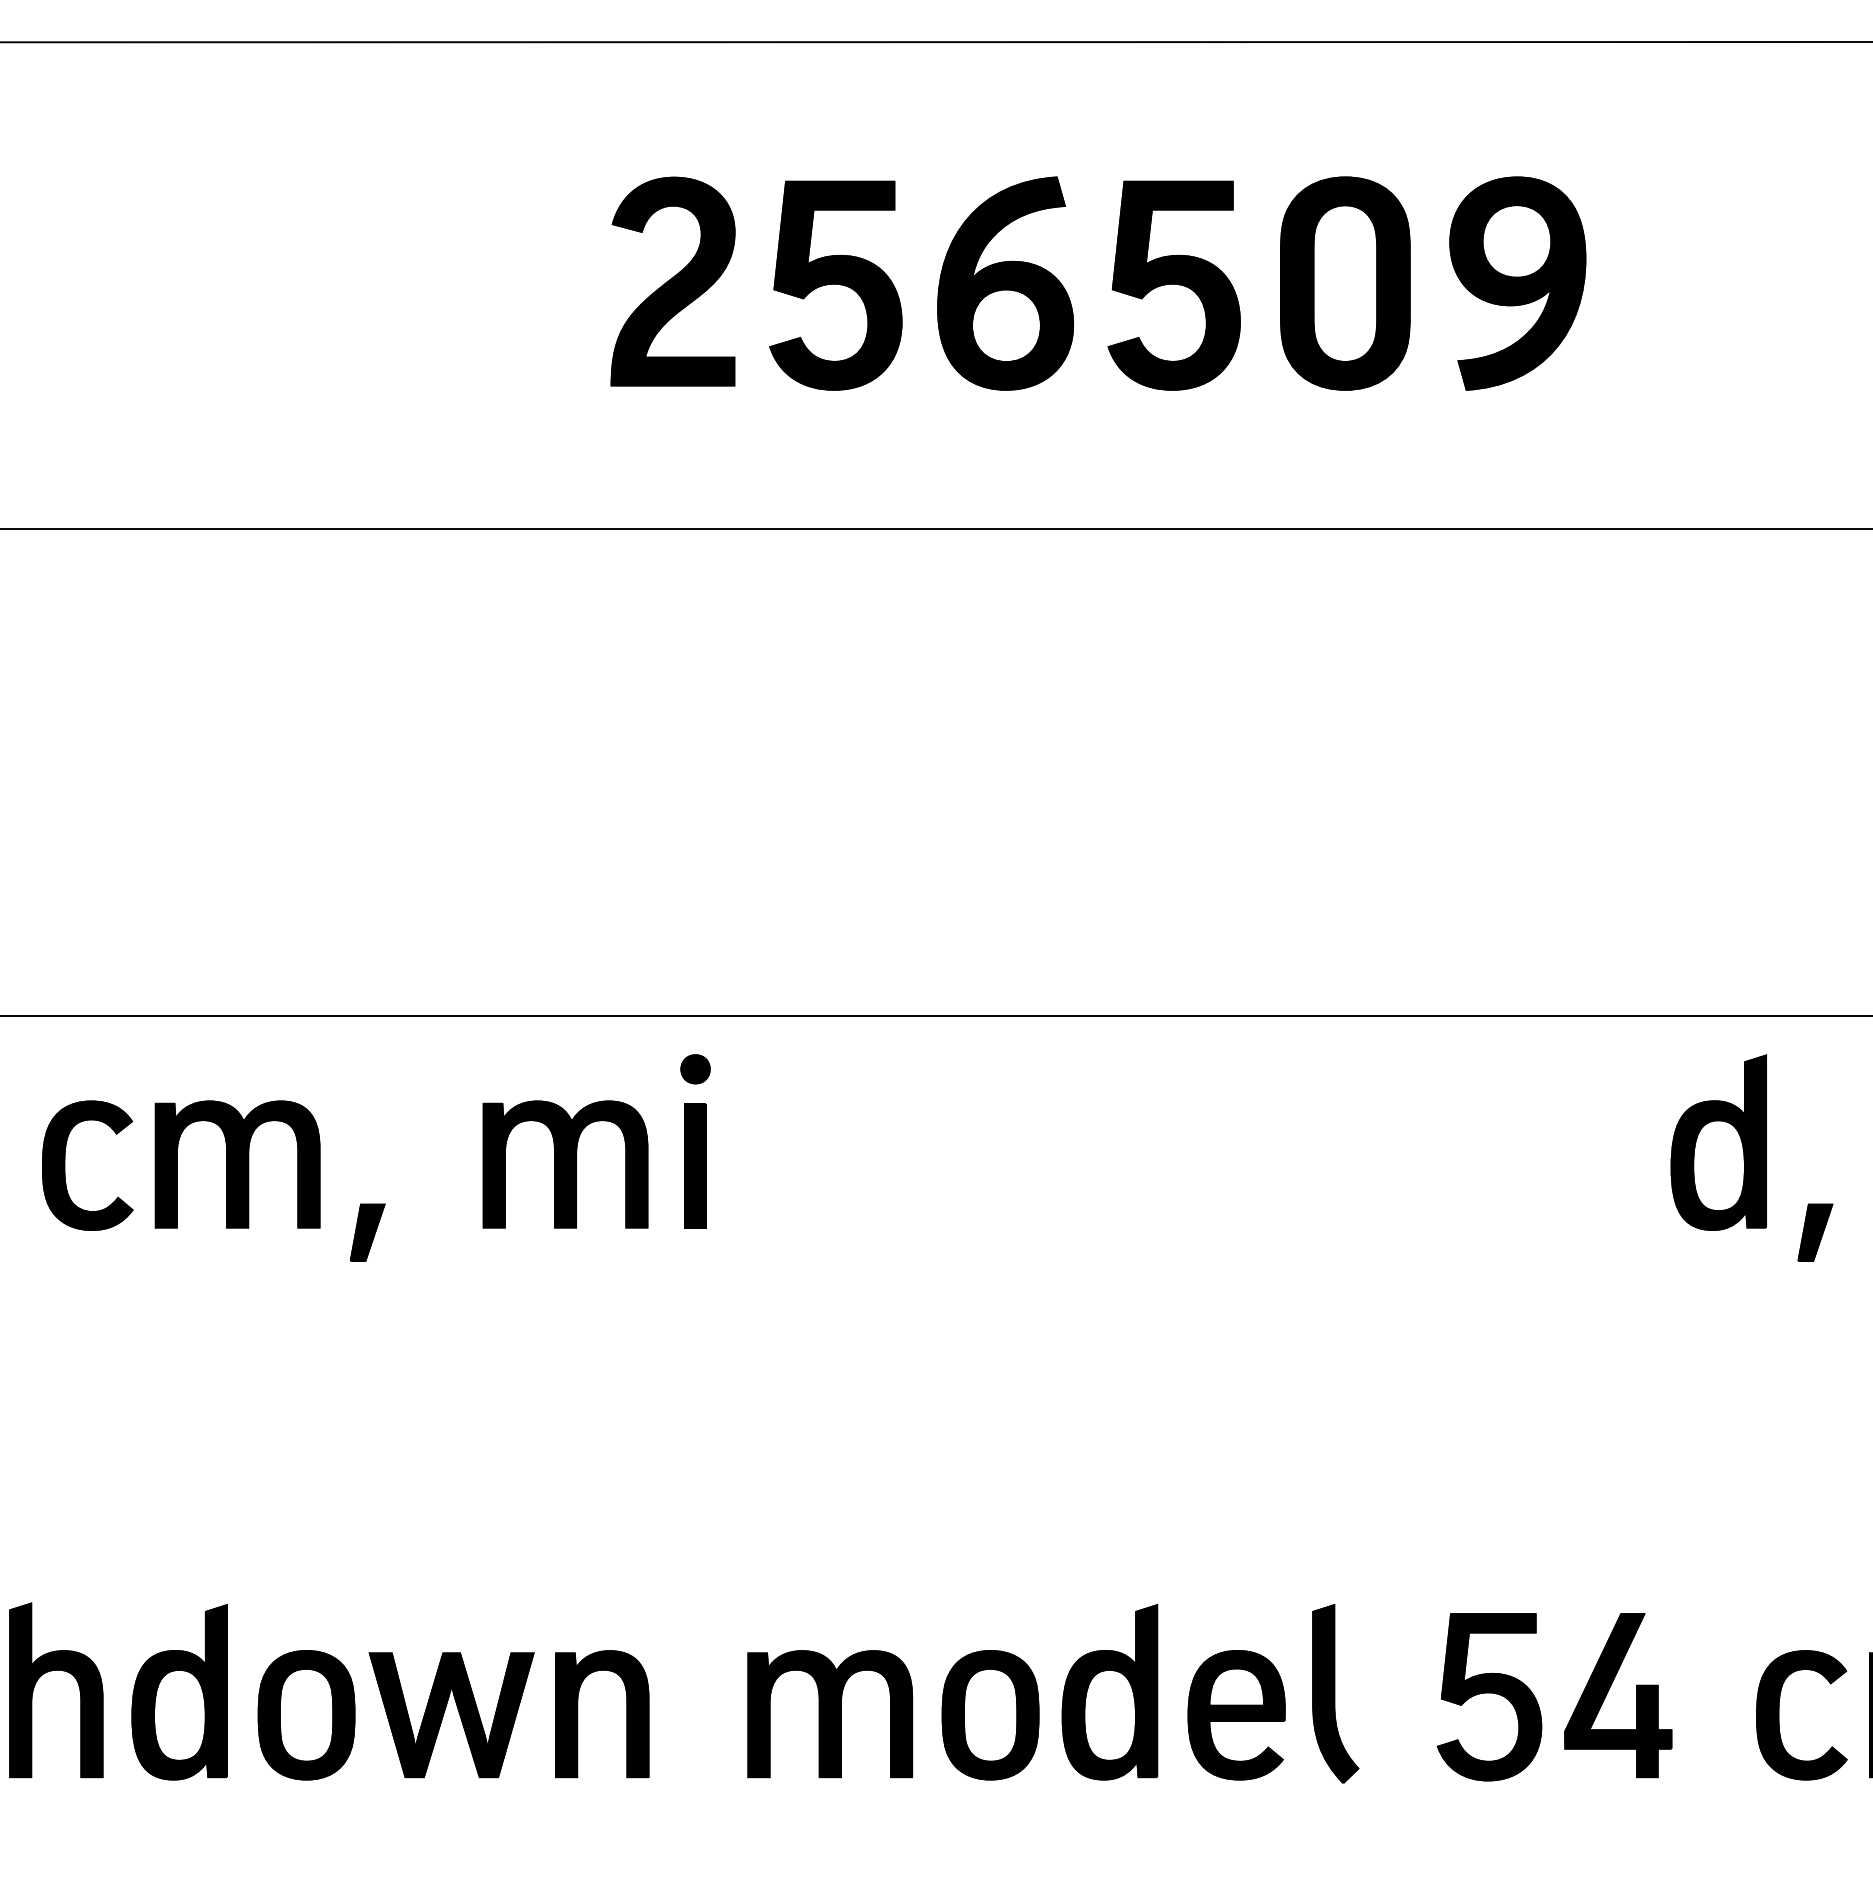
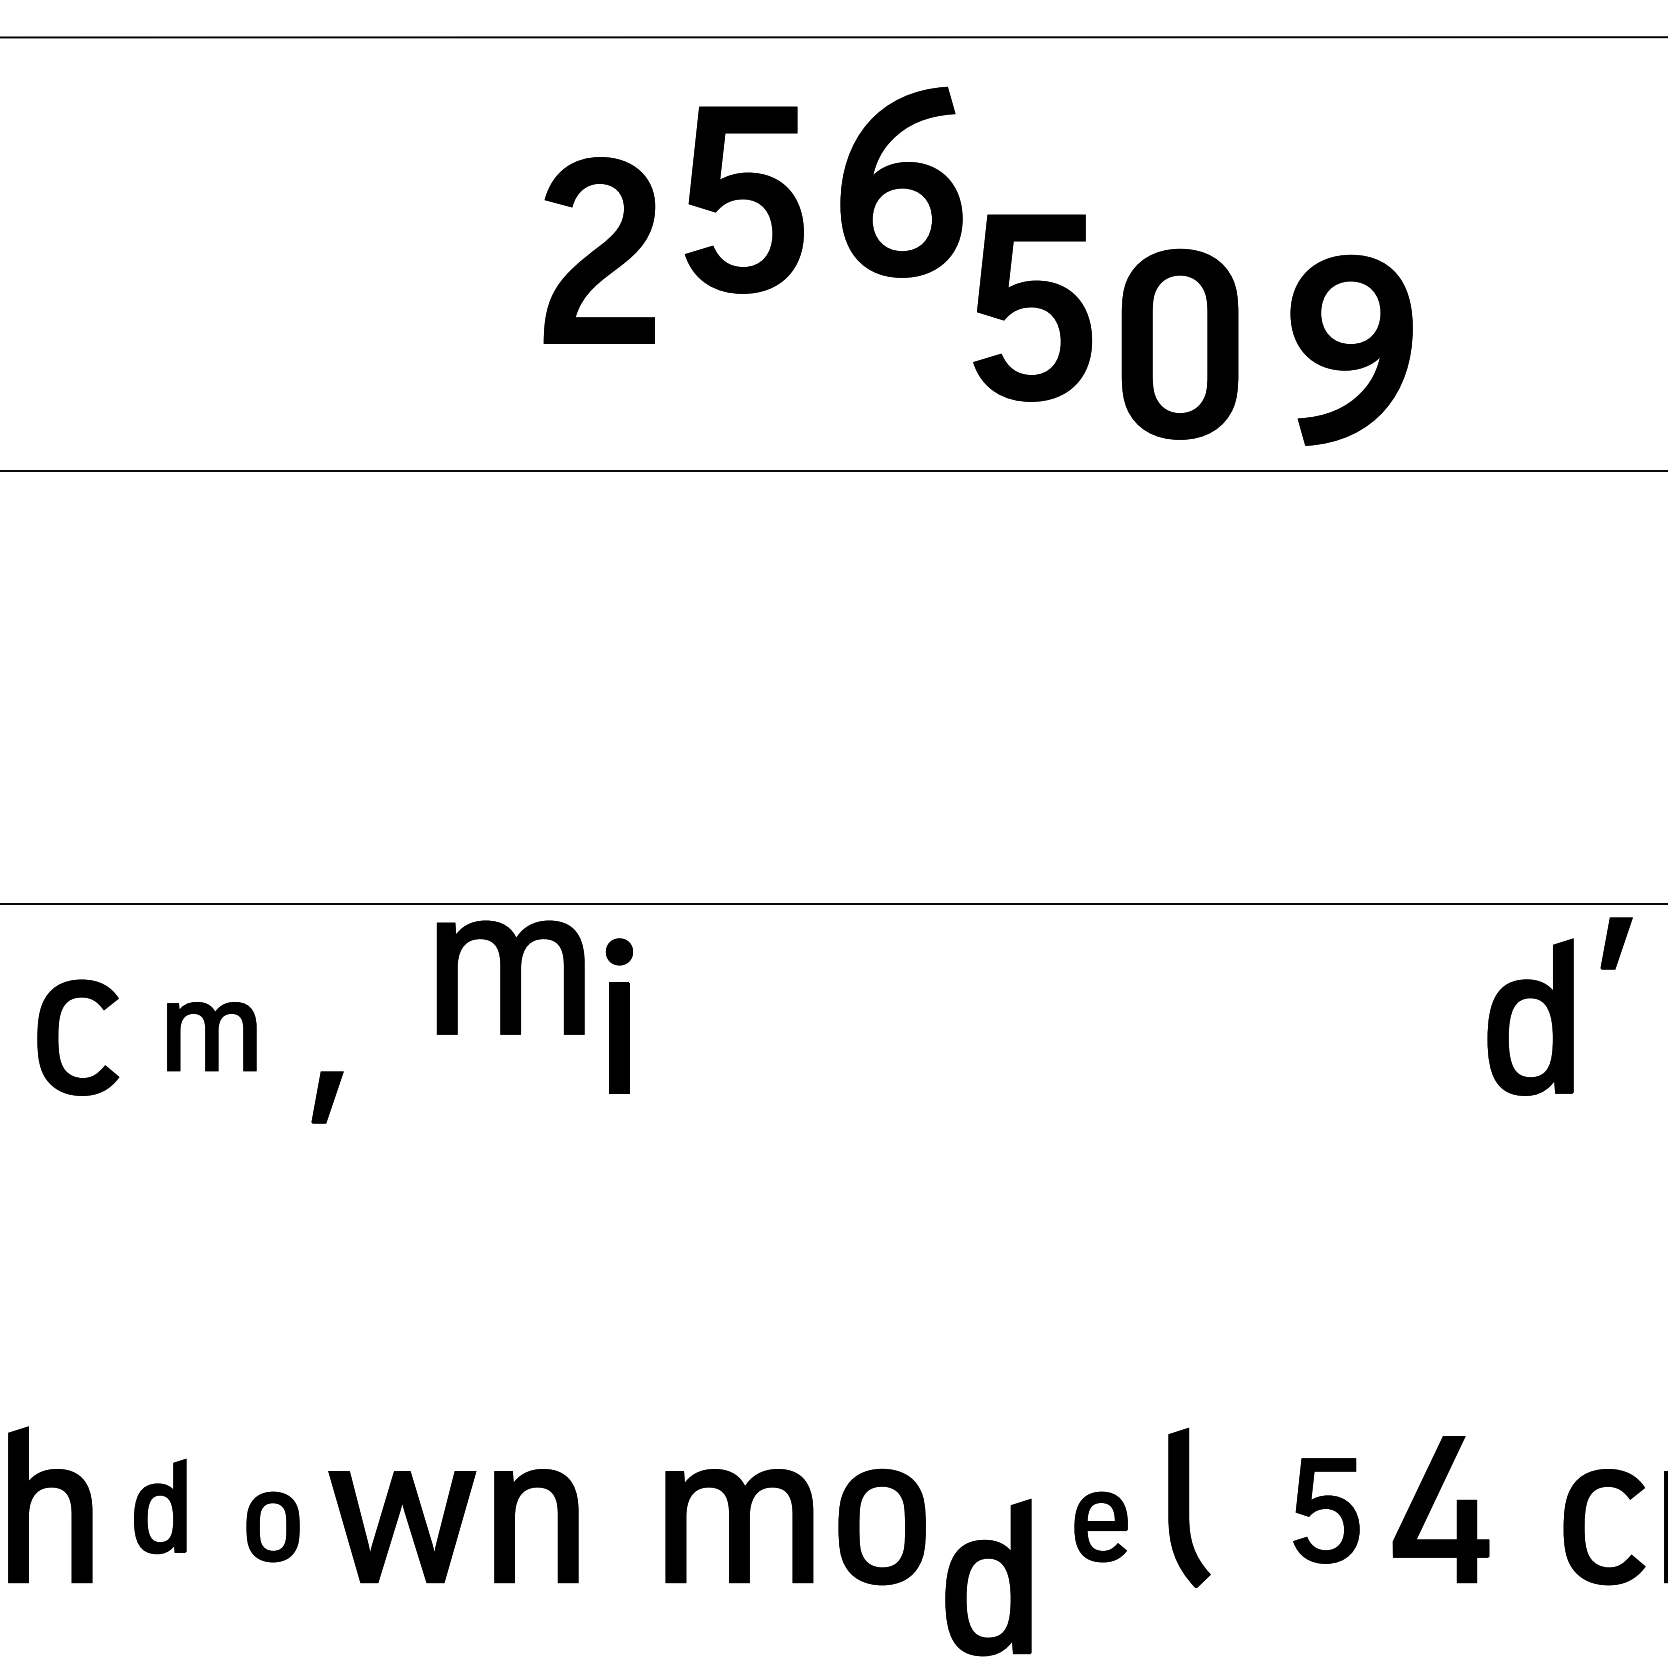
part: (1005, 282) -> (901, 181), moved
part: (1344, 282) -> (1179, 343), moved
part: (1517, 282) -> (1351, 349), moved
part: (835, 284) -> (744, 199), moved
part: (1174, 284) -> (1032, 307), moved
part: (237, 1164) -> (211, 1036), size x0.6
part: (565, 1164) -> (510, 977), moved
part: (1815, 1232) -> (1616, 943), moved
part: (180, 1692) -> (160, 1506), size x0.6
part: (1110, 1692) -> (988, 1577), moved
part: (1489, 1696) -> (1326, 1510), size x0.7
part: (305, 1714) -> (272, 1526), size x0.6
part: (1235, 1714) -> (1100, 1526), size x0.6

